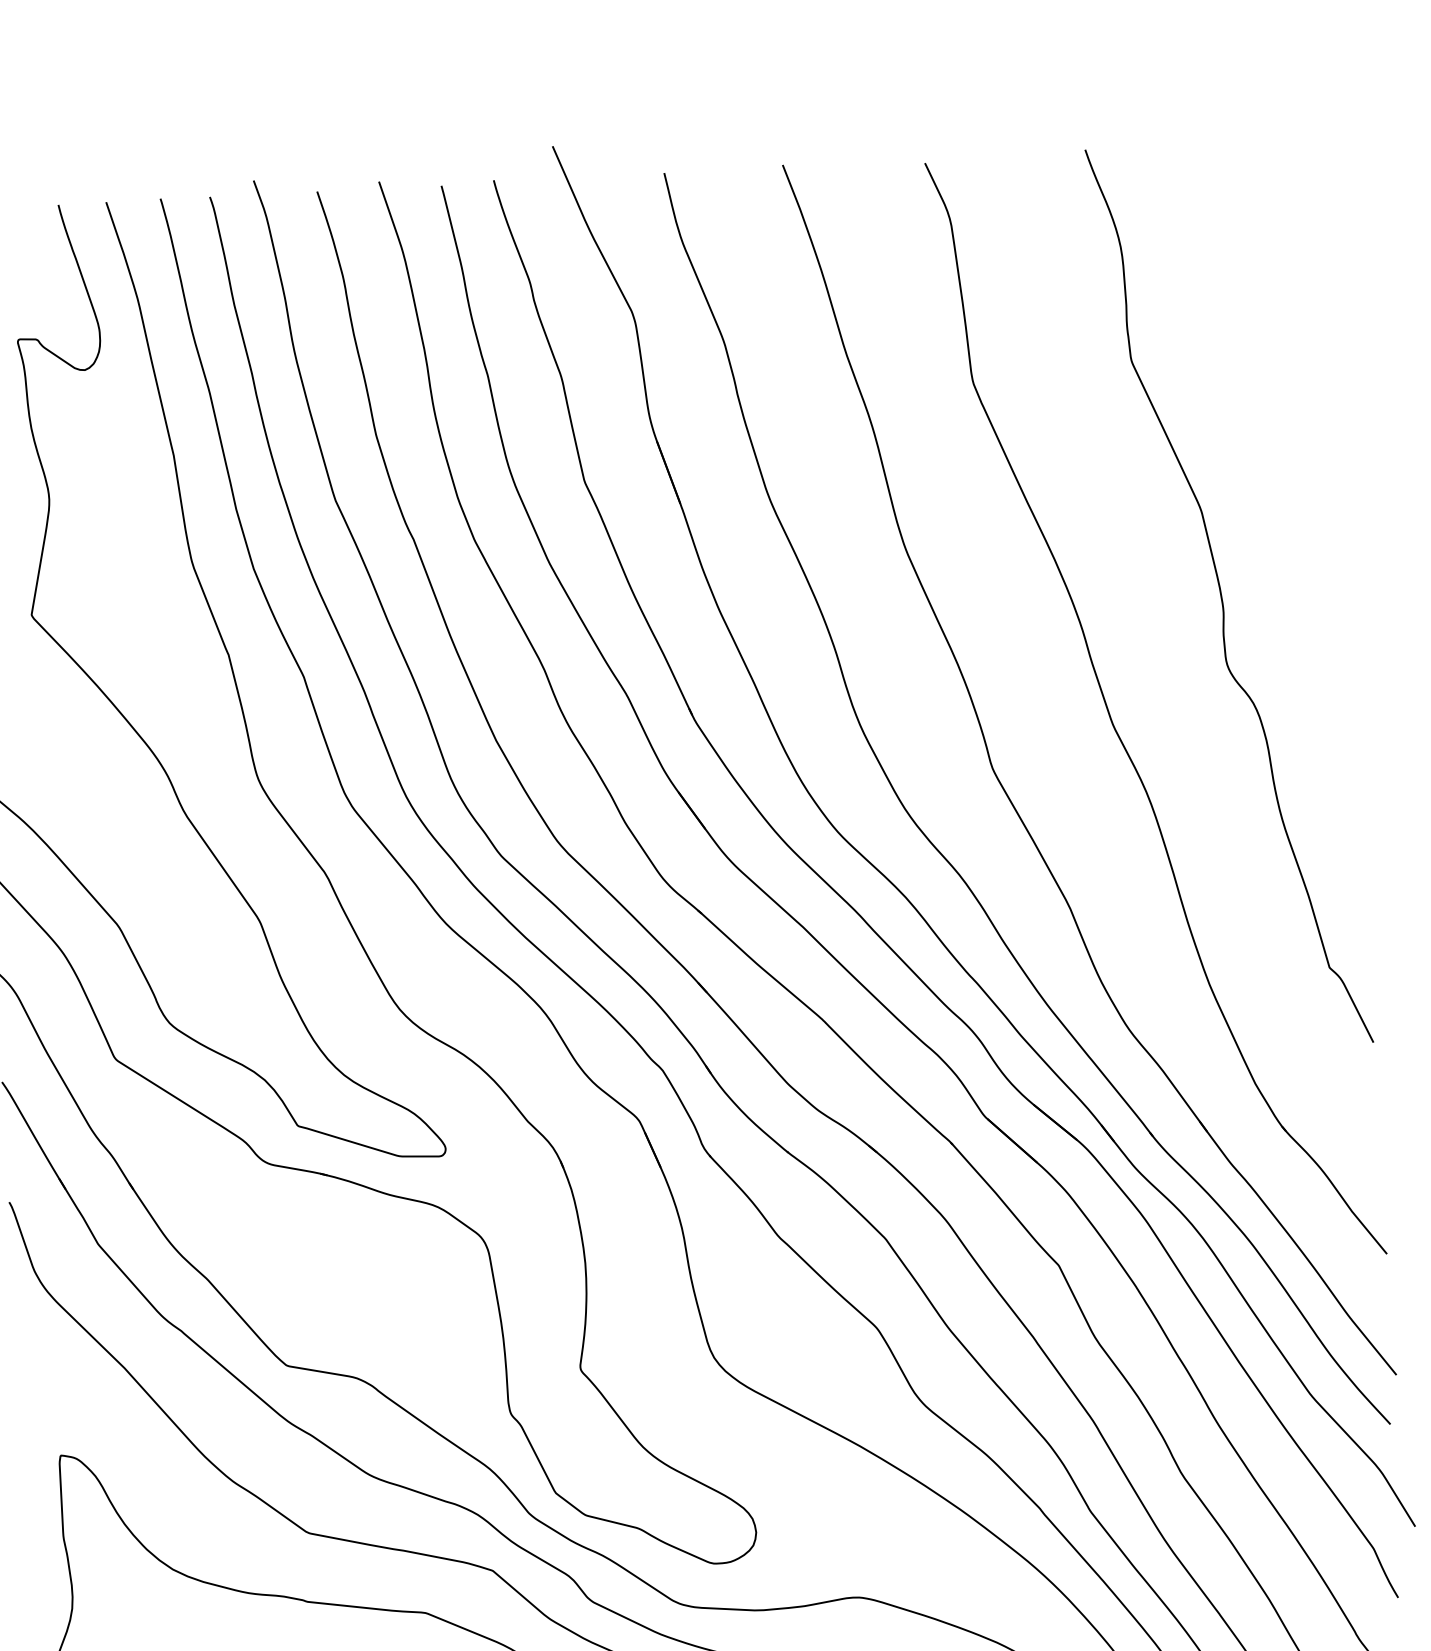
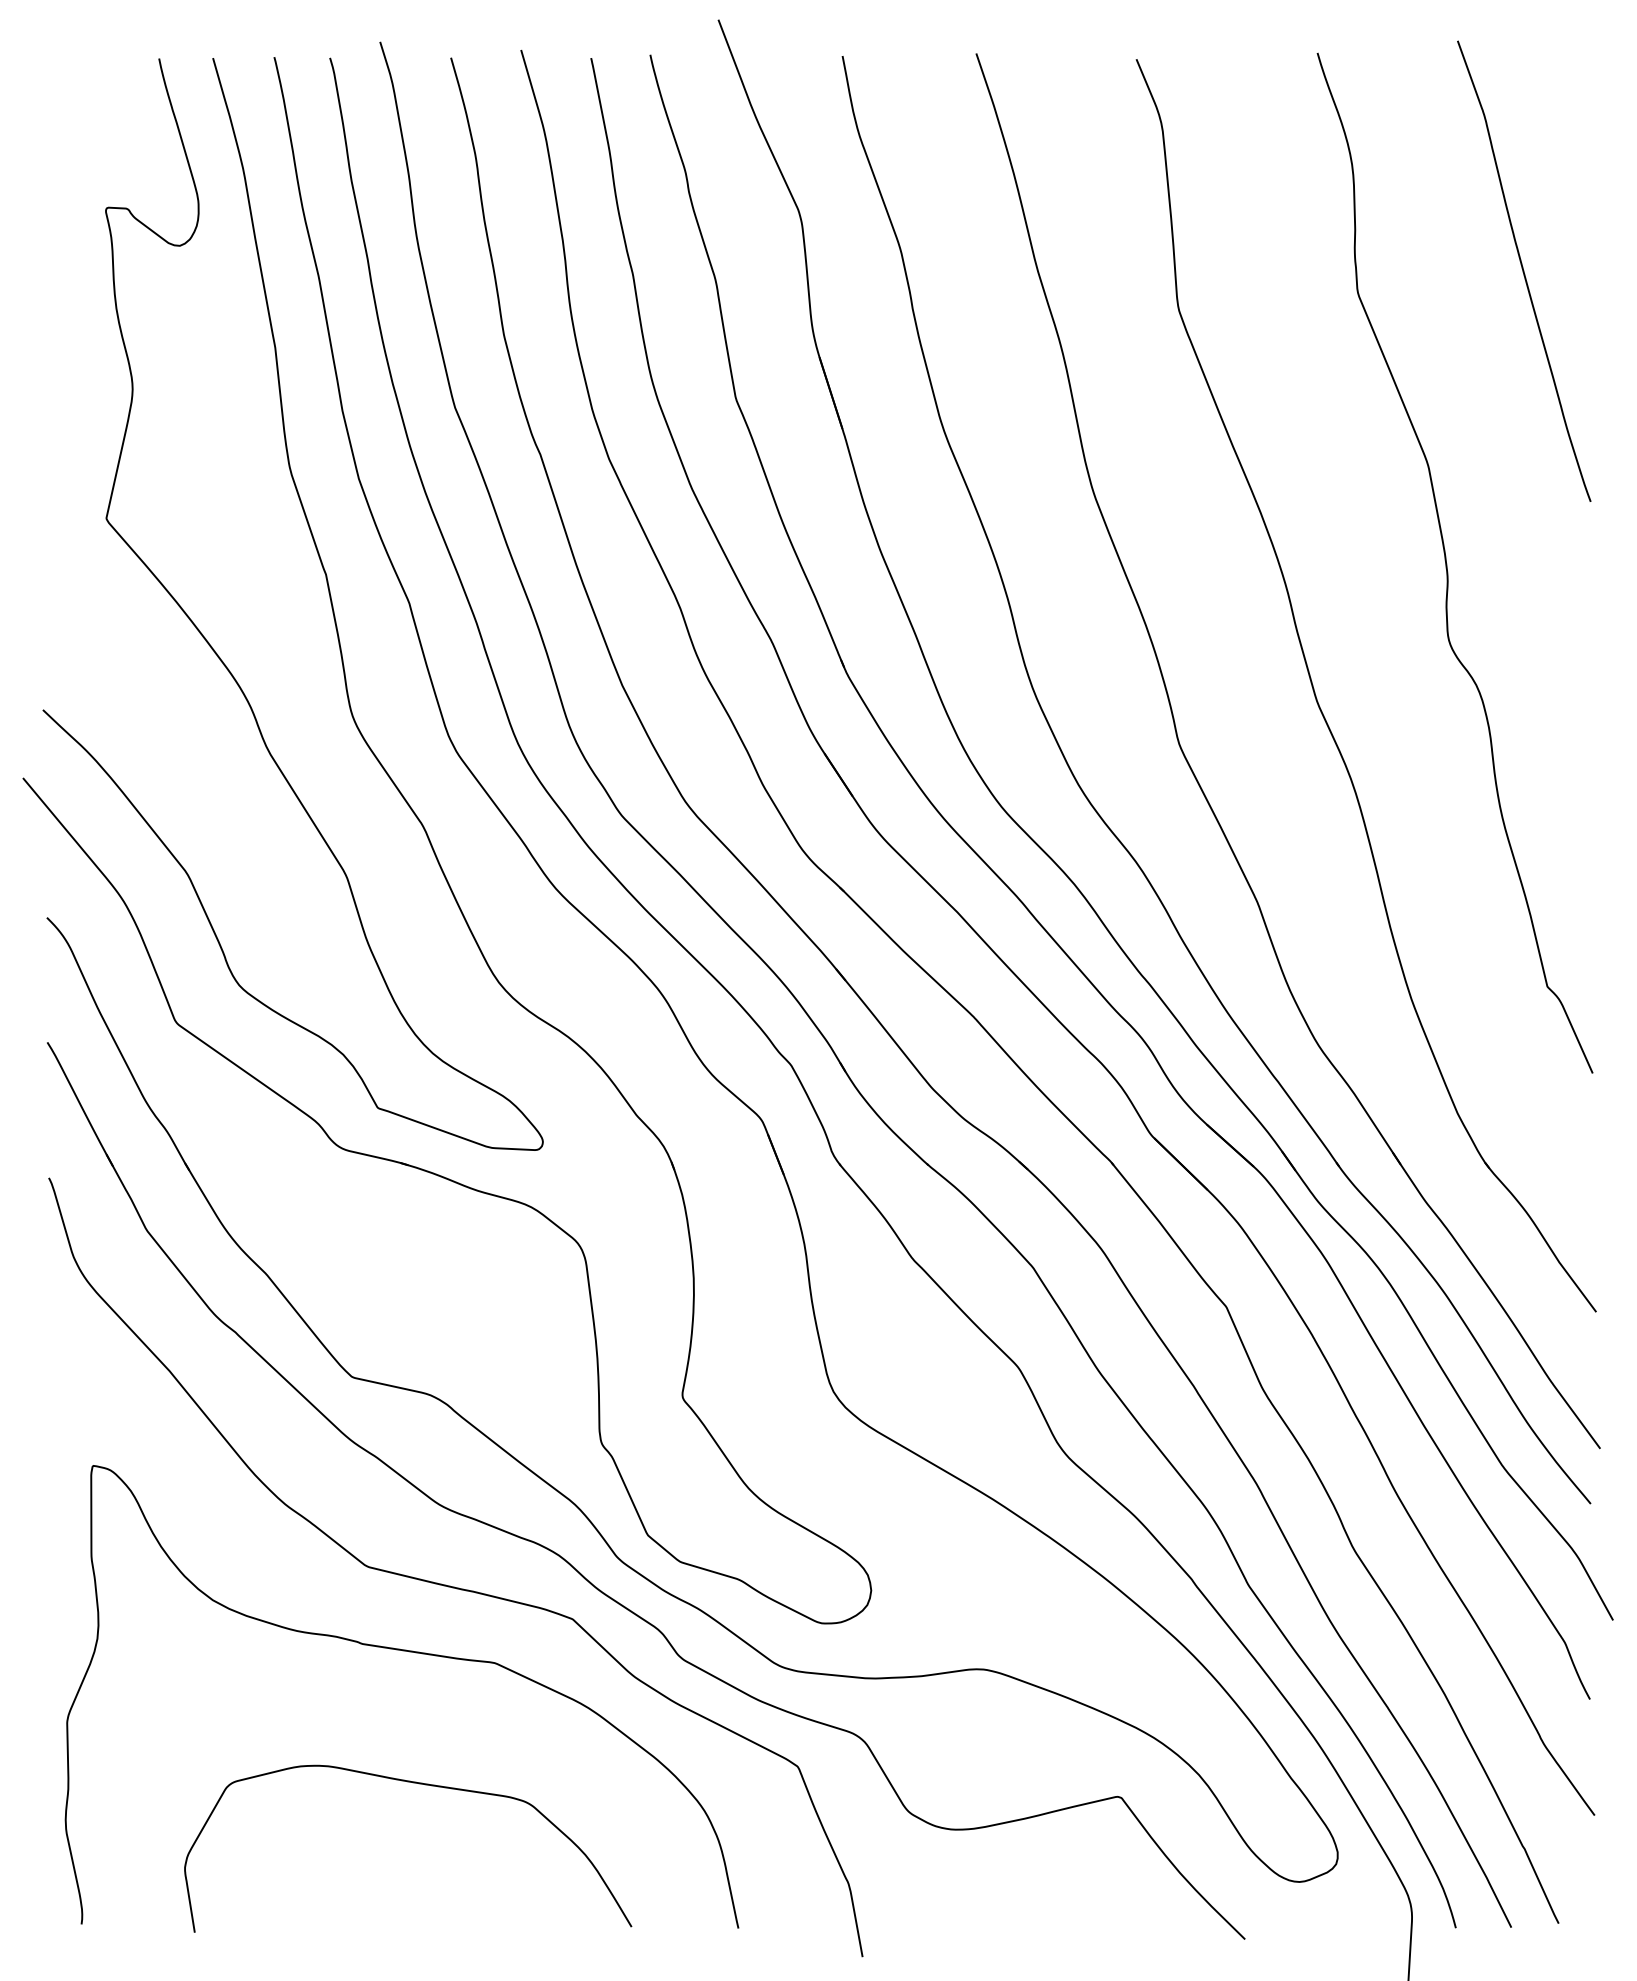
curve: (1278, 333) -> (1524, 270), added

